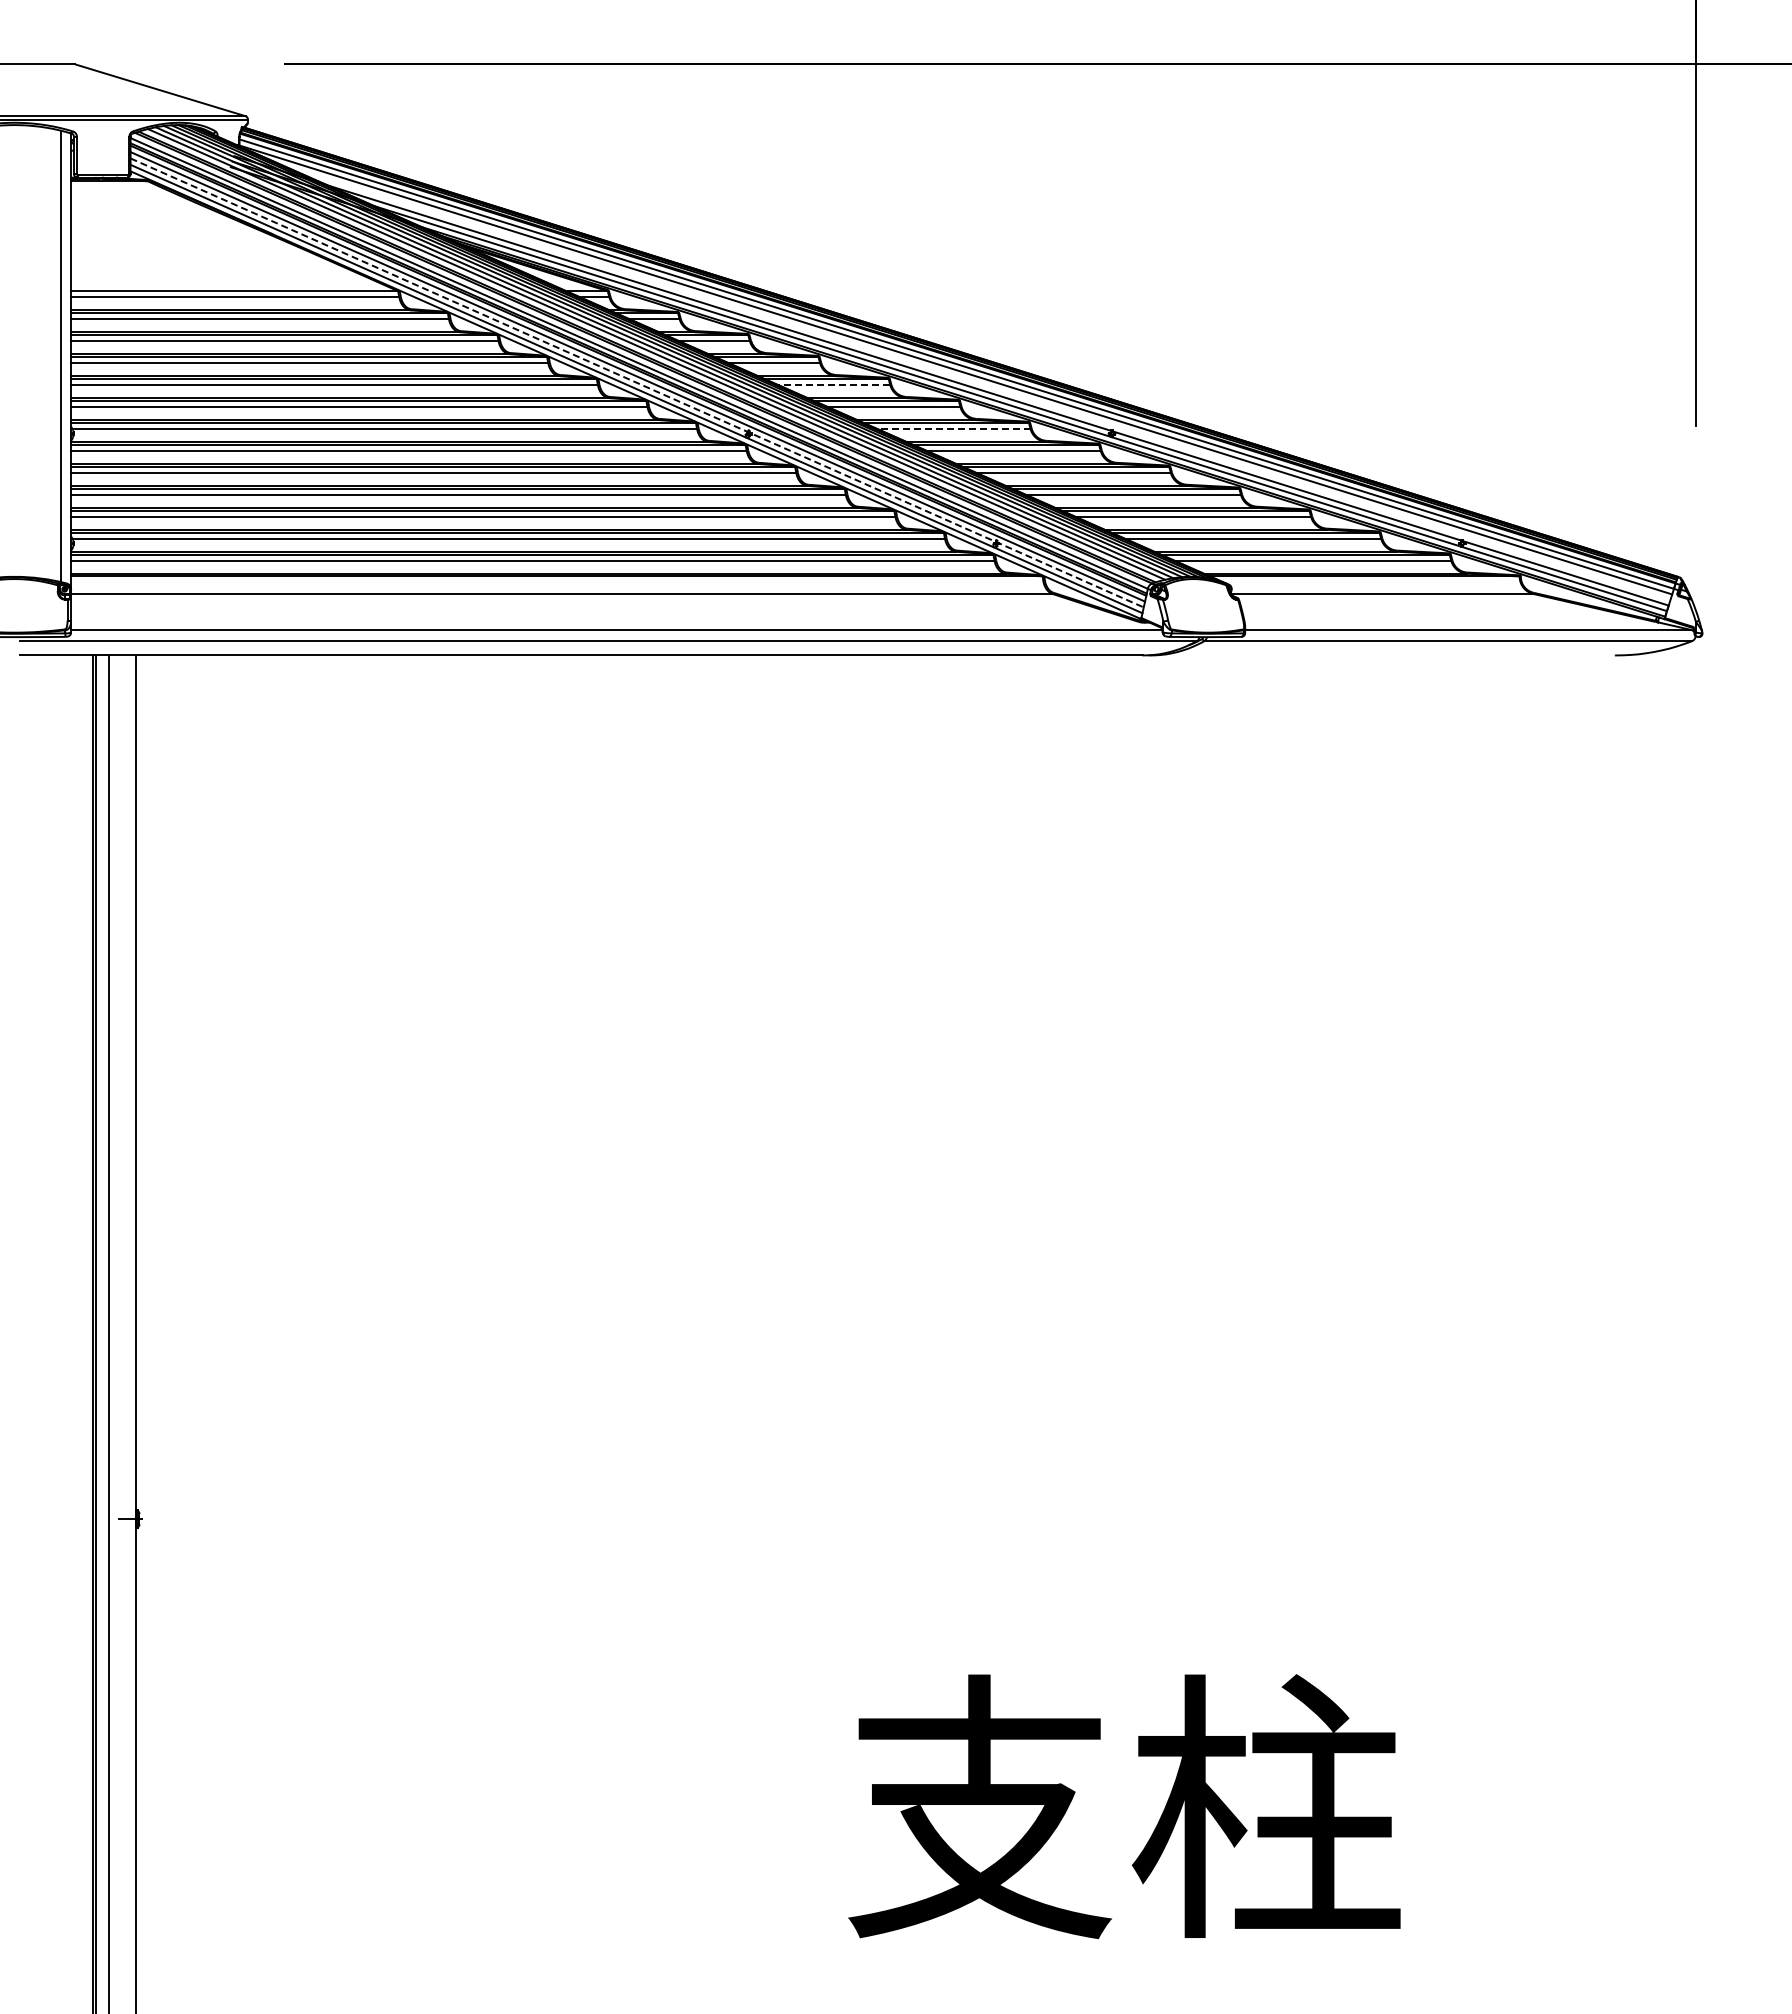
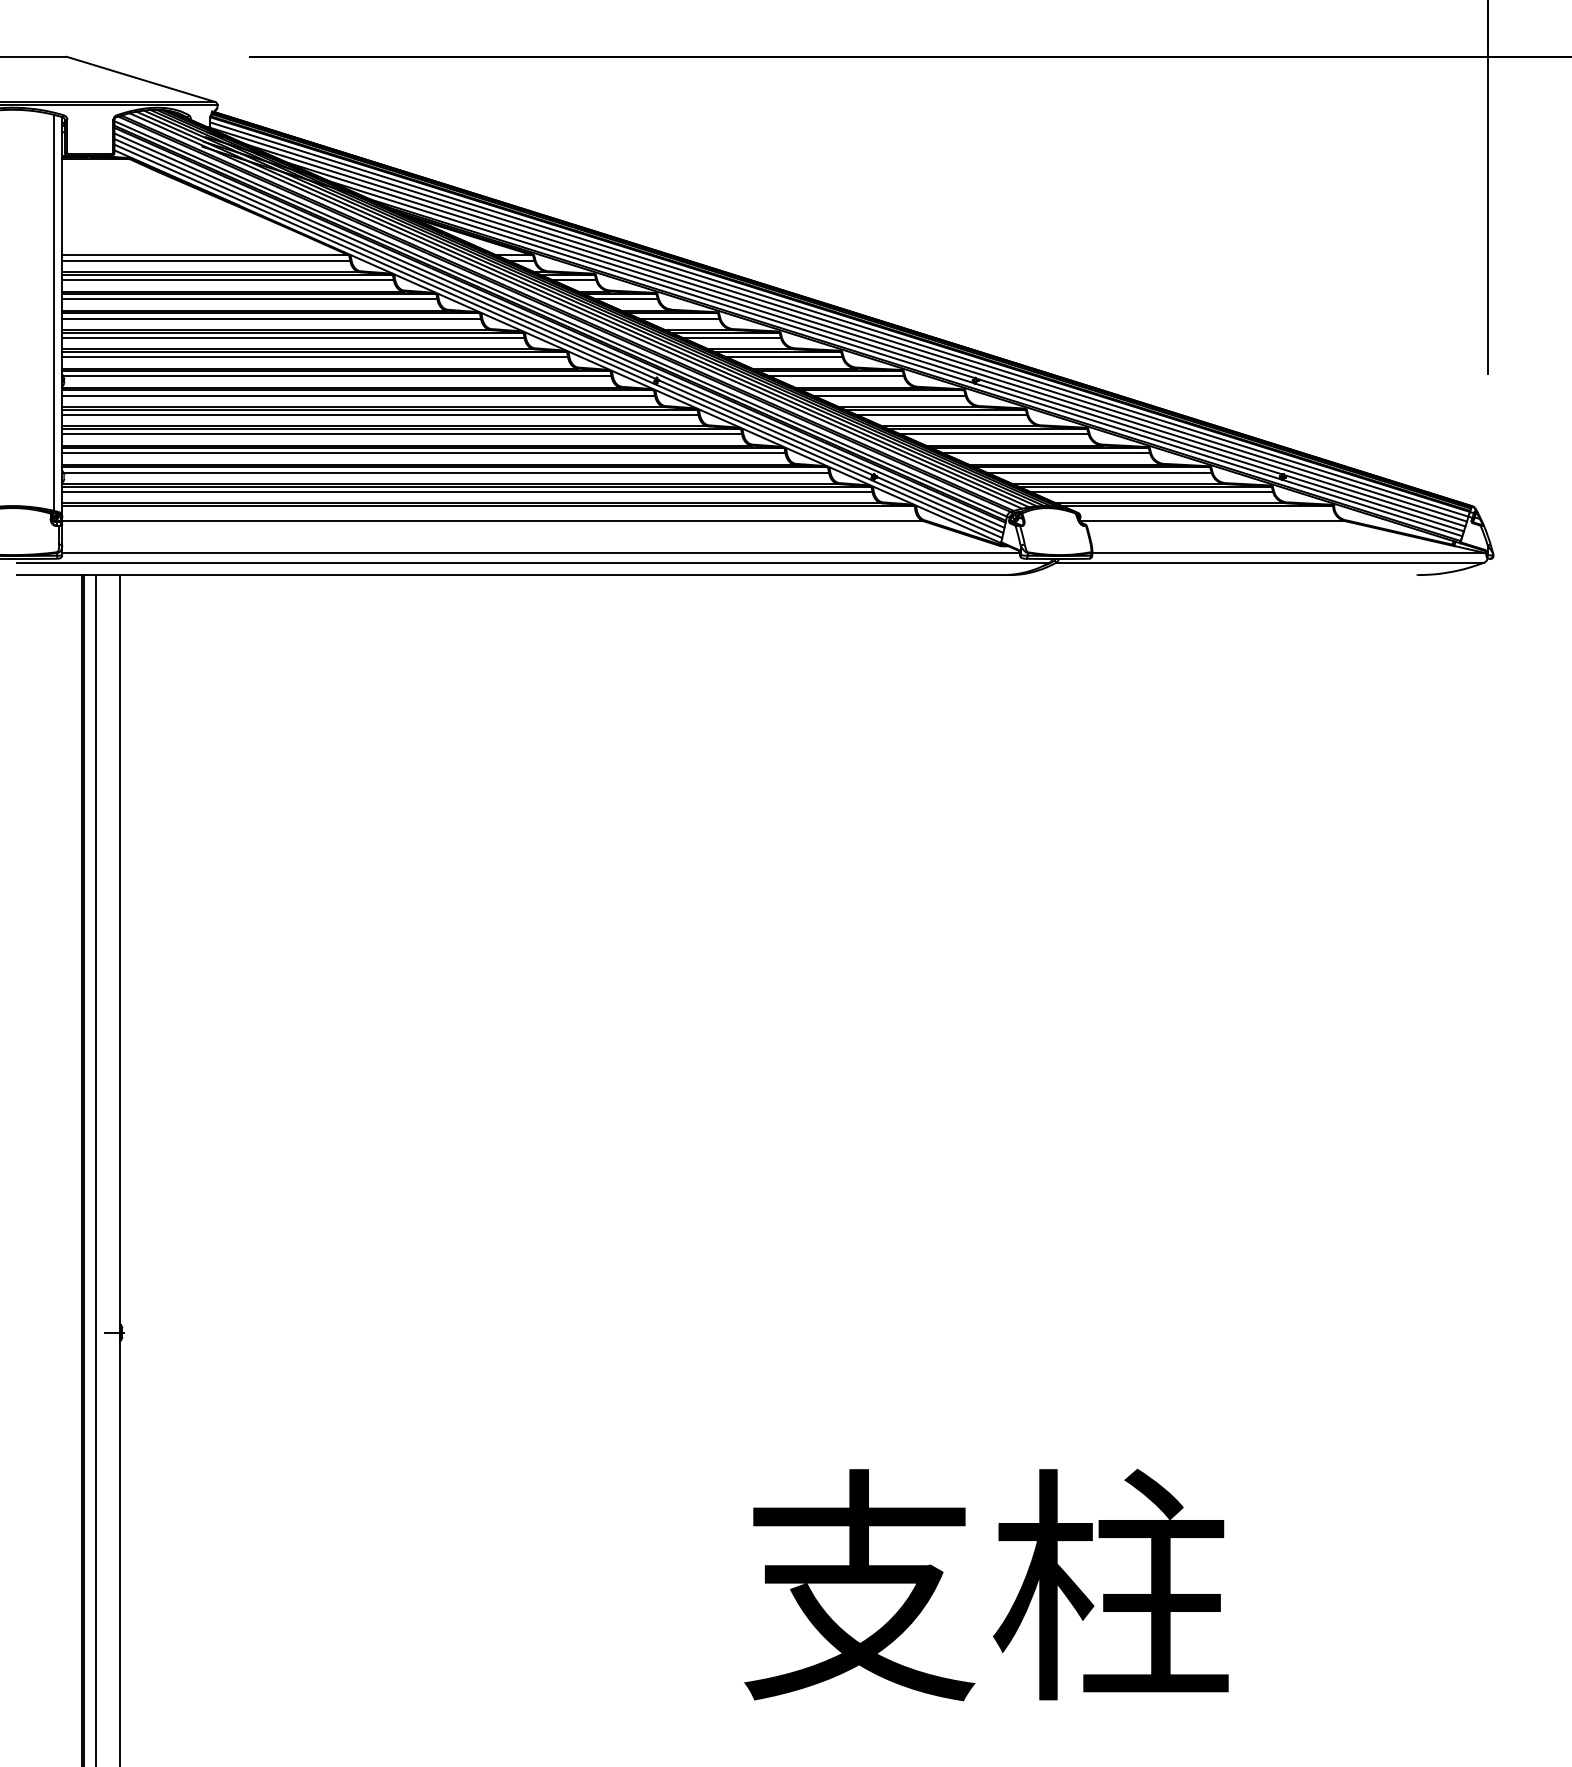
line: (953, 375) -> (836, 329), added
line: (637, 383) -> (559, 336), dashed -> solid
line: (834, 385) -> (732, 338), dashed -> solid
line: (954, 429) -> (837, 376), dashed -> solid

